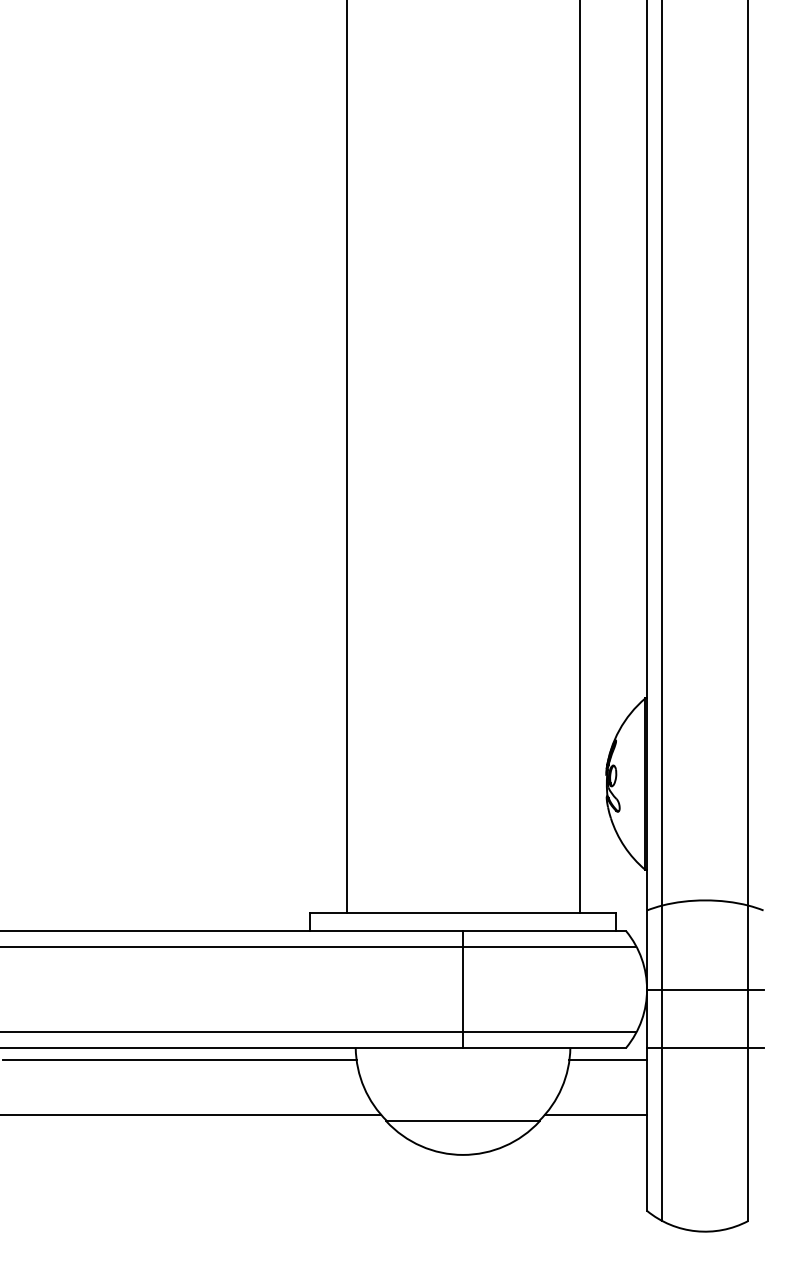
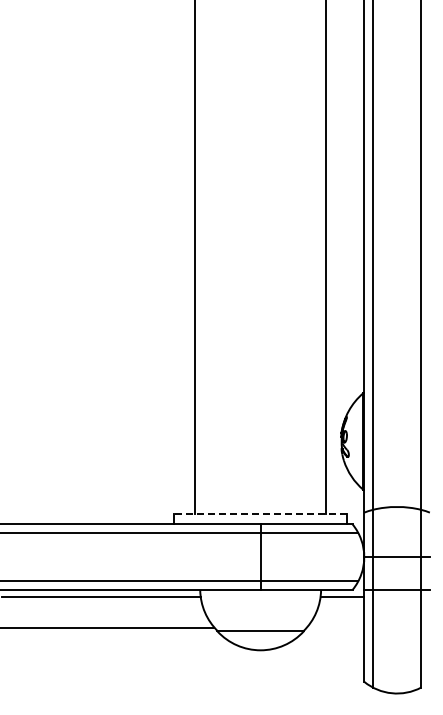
line: (462, 913) -> (260, 514), solid -> dashed
line: (595, 1114) -> (335, 627), removed

